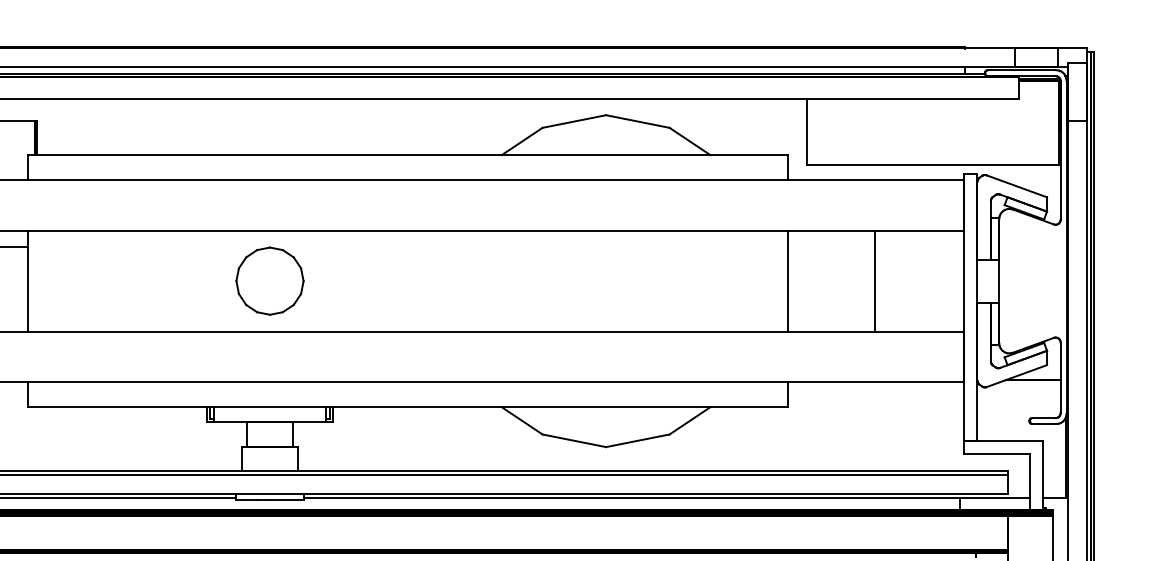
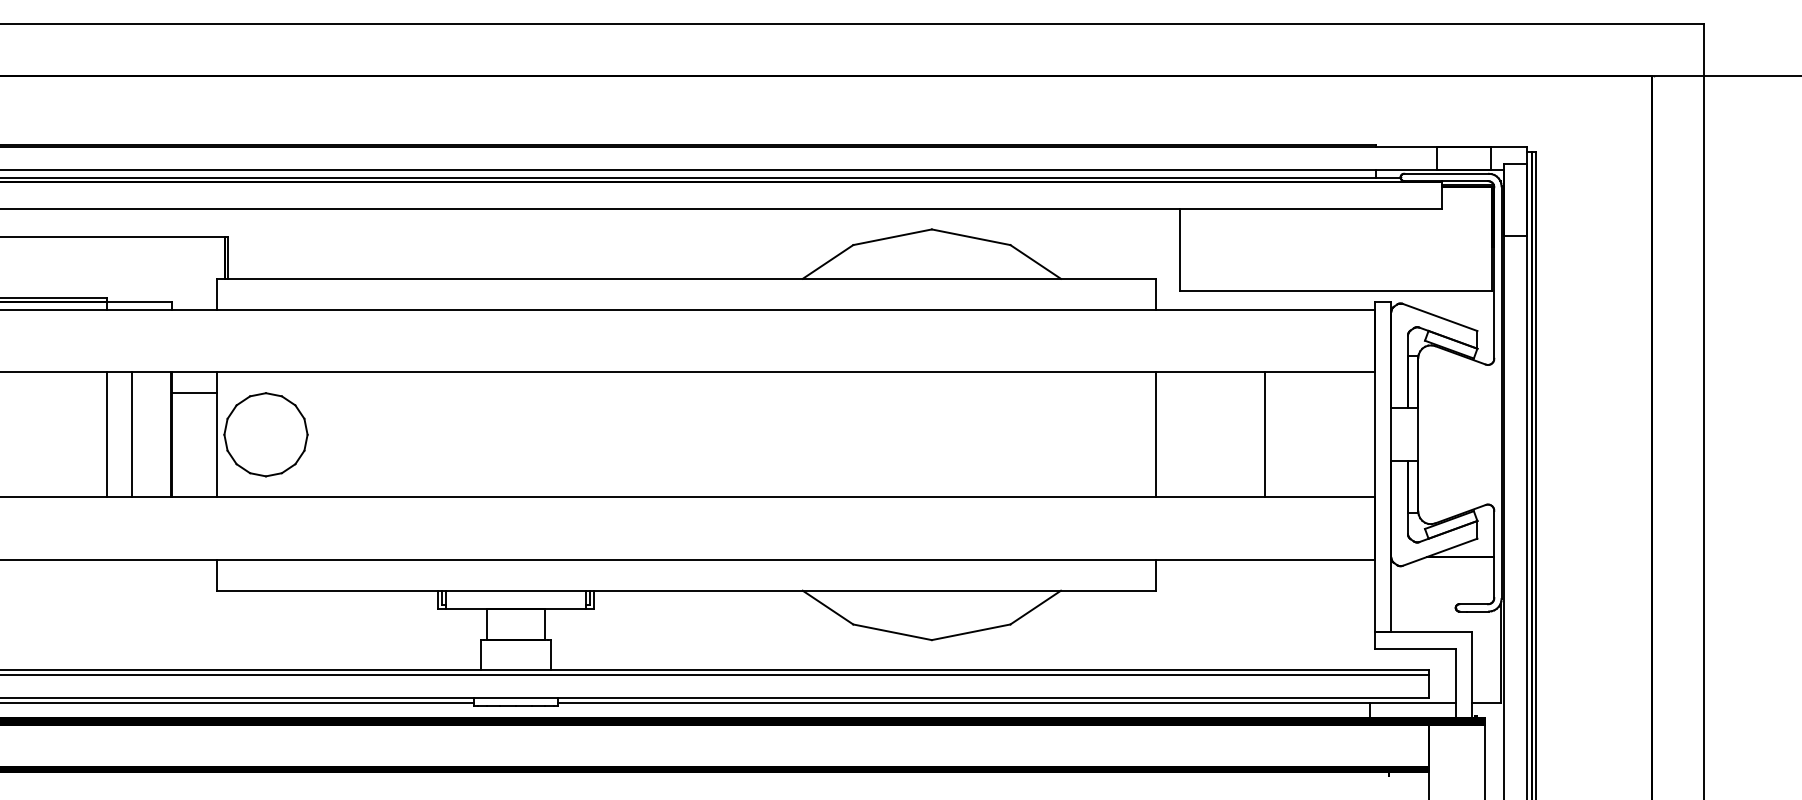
part: (269, 280) -> (265, 434), moved

